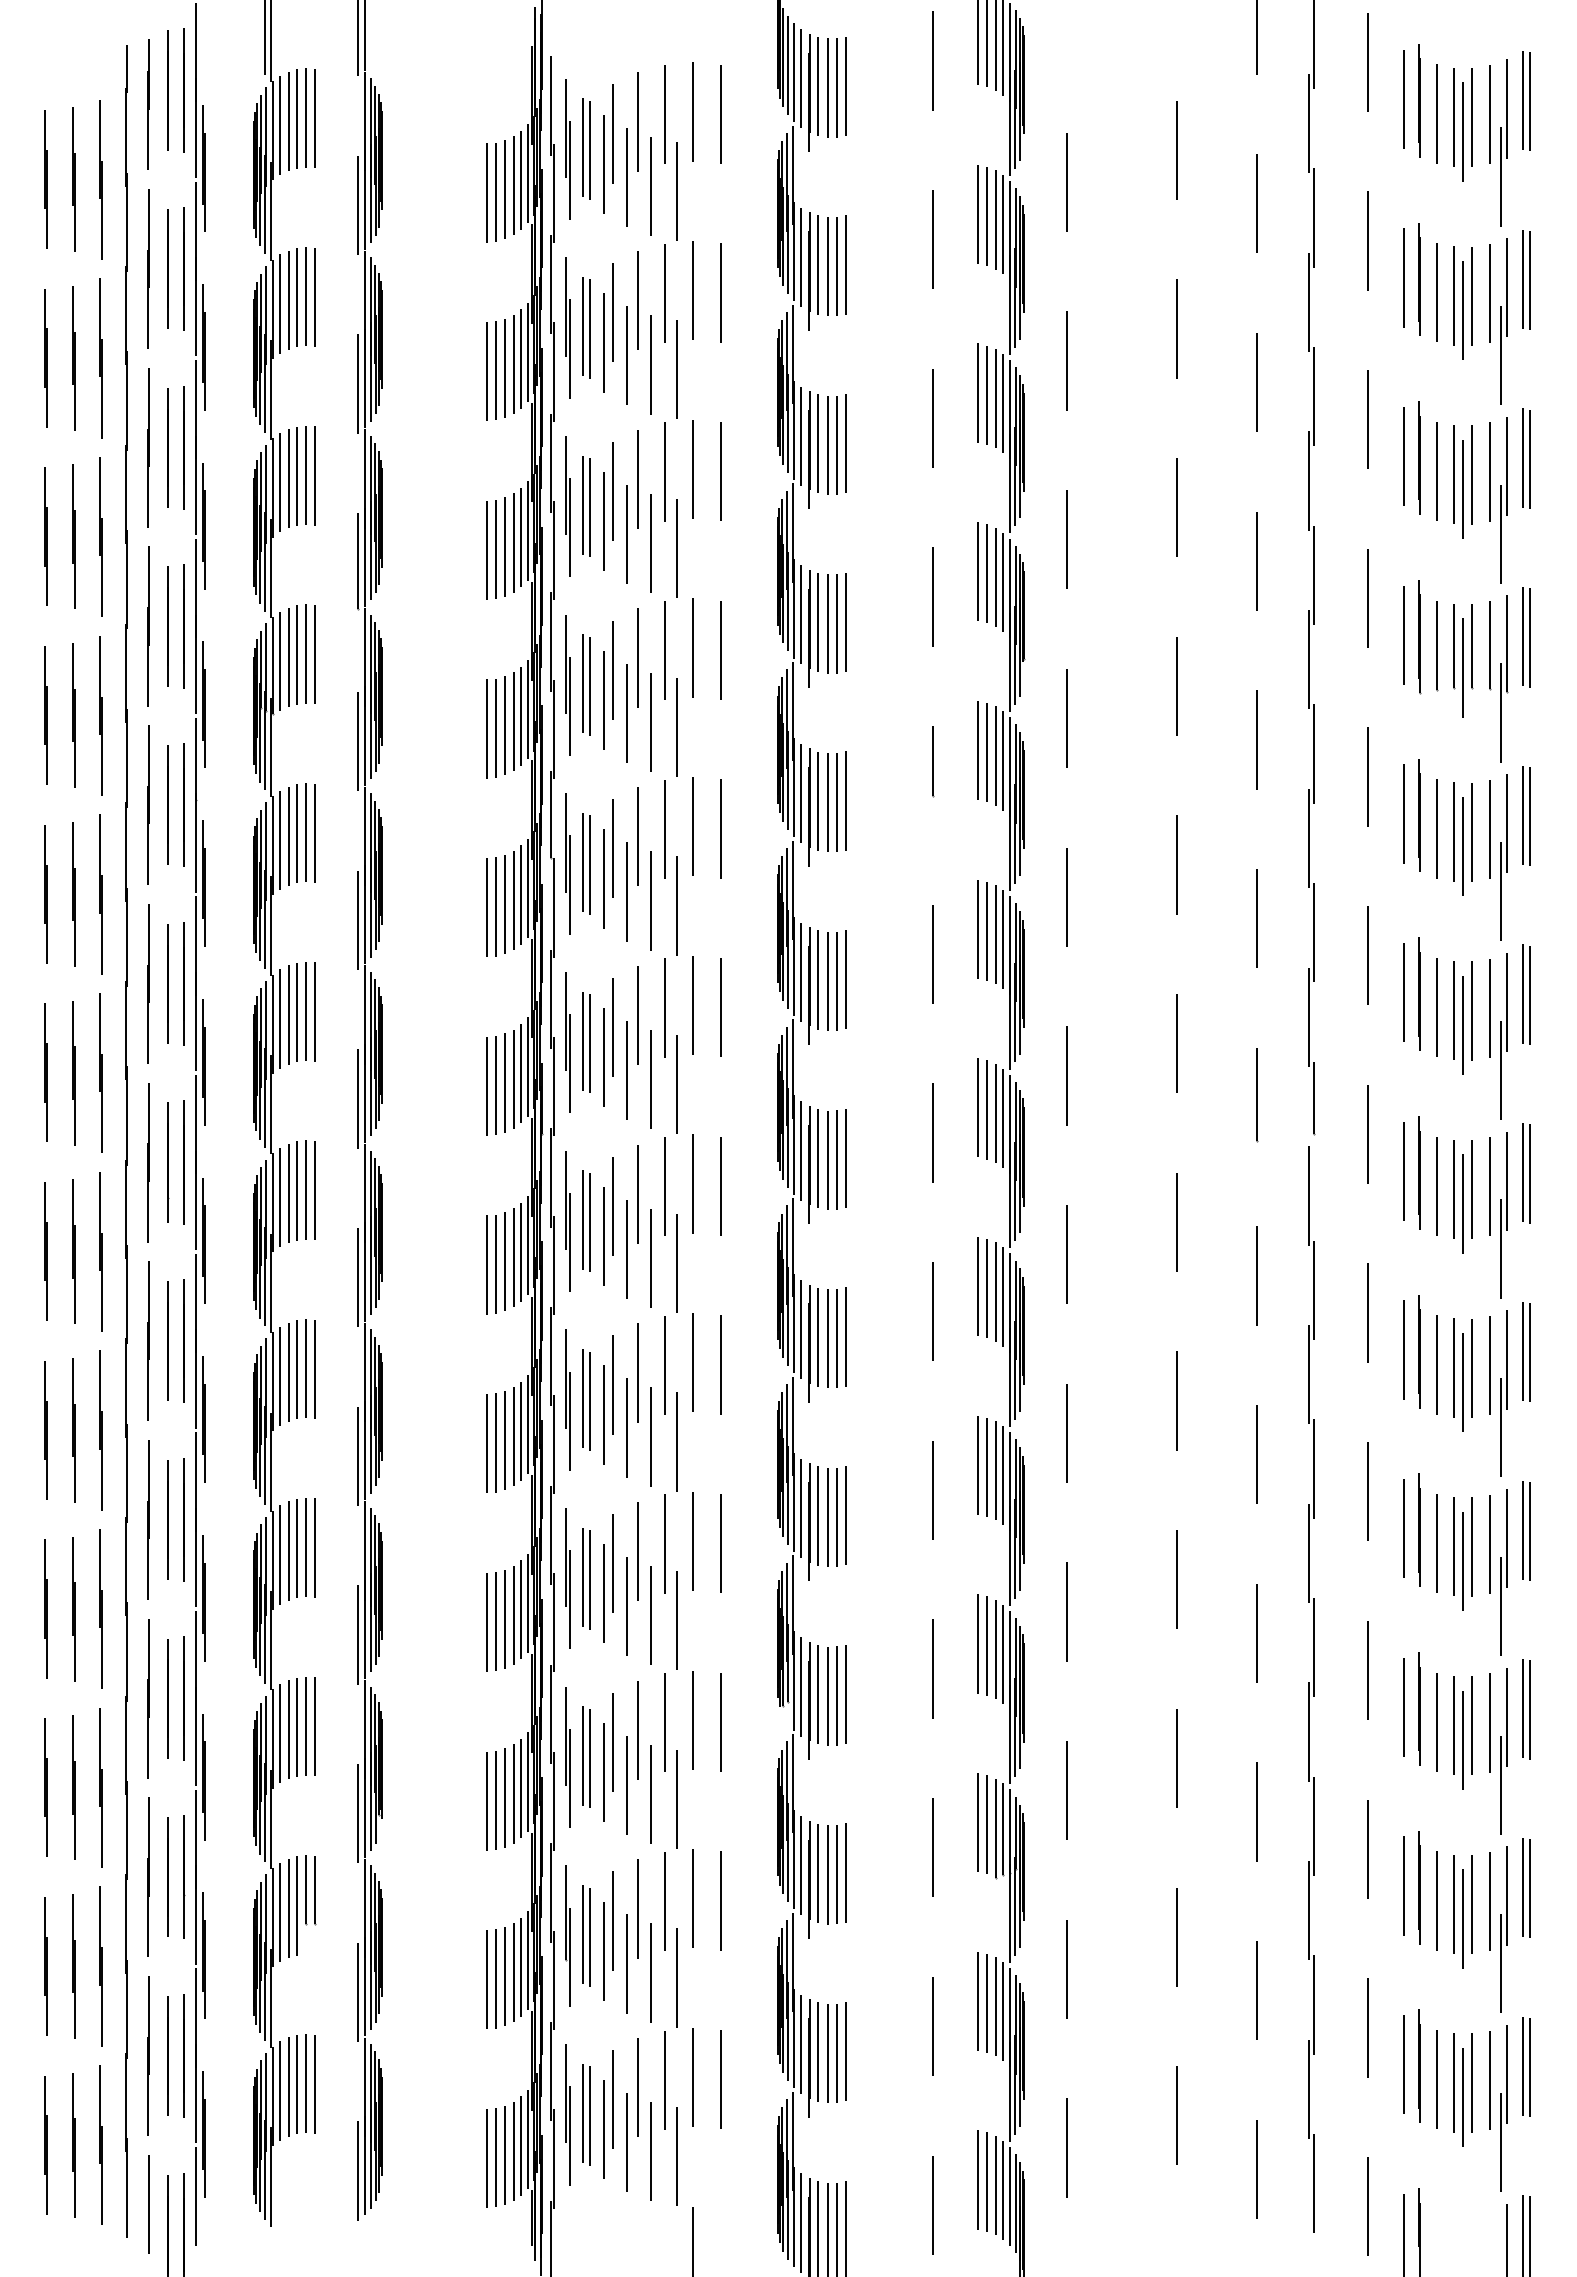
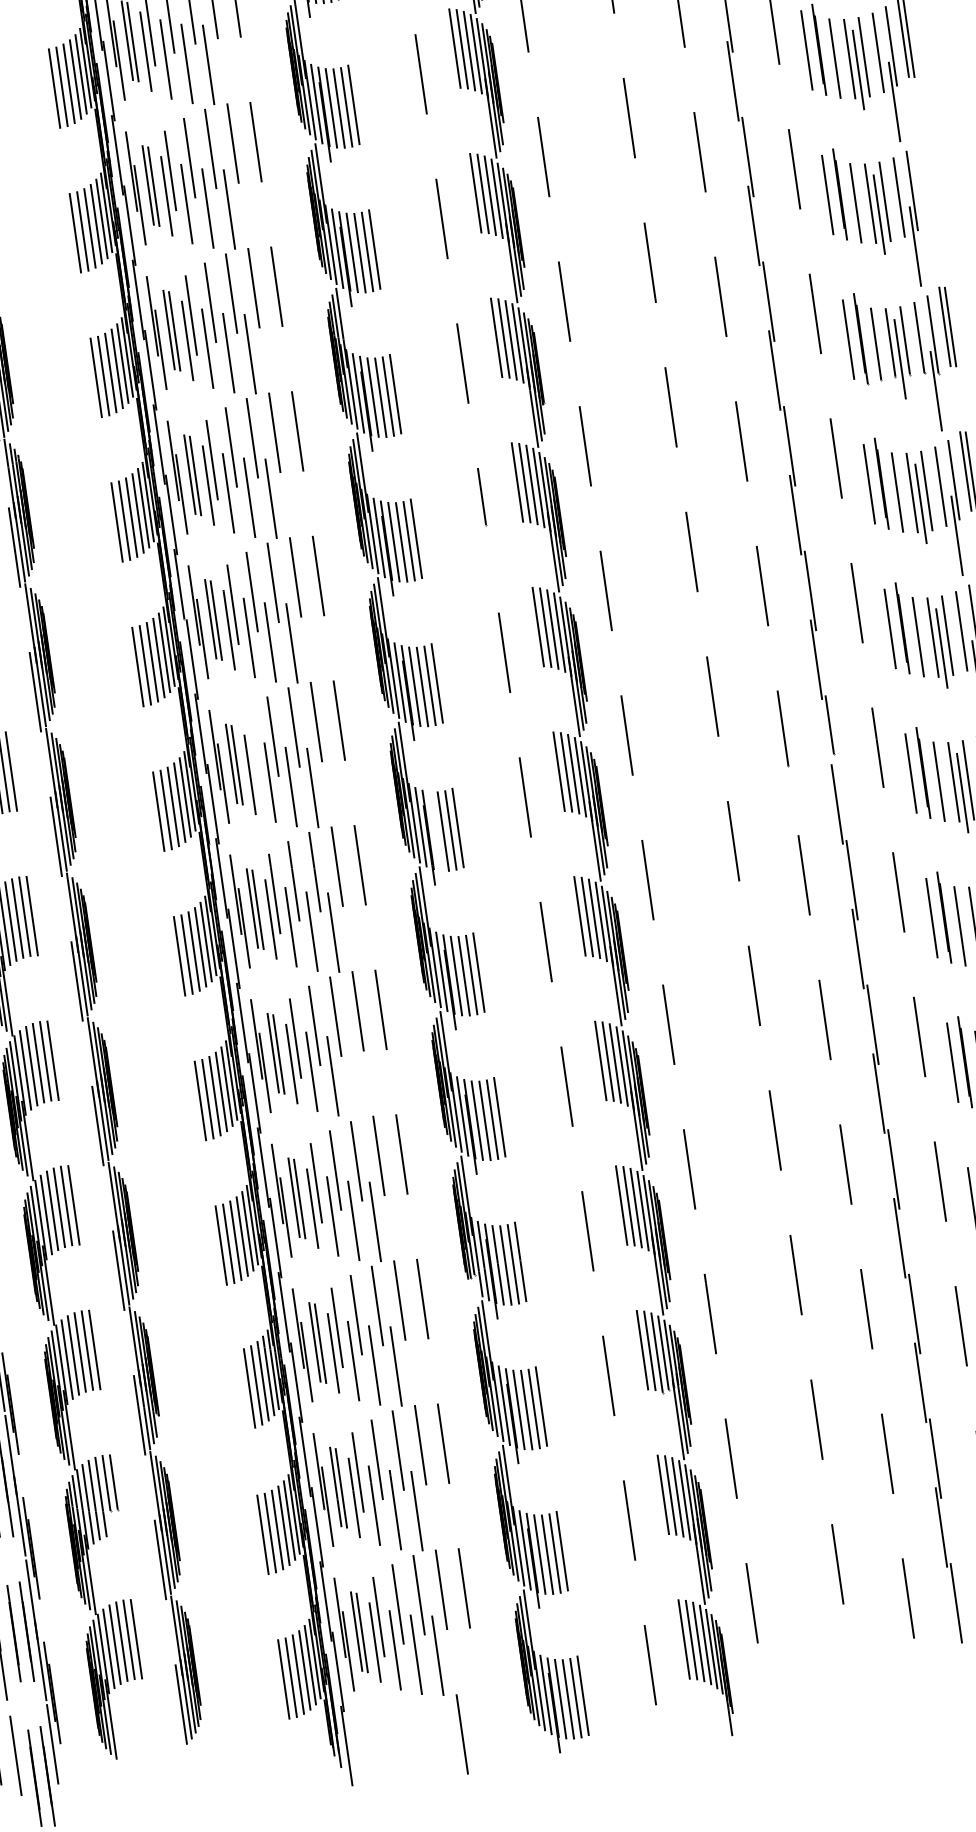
part: (1526, 458) -> (927, 182), removed
line: (612, 1027) -> (253, 749), removed
line: (818, 1158) -> (435, 831), removed
line: (677, 1441) -> (354, 1076), removed
line: (486, 1800) -> (241, 1389), removed

